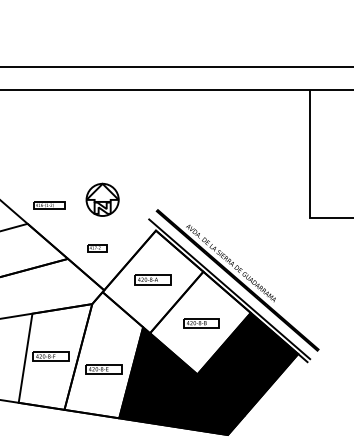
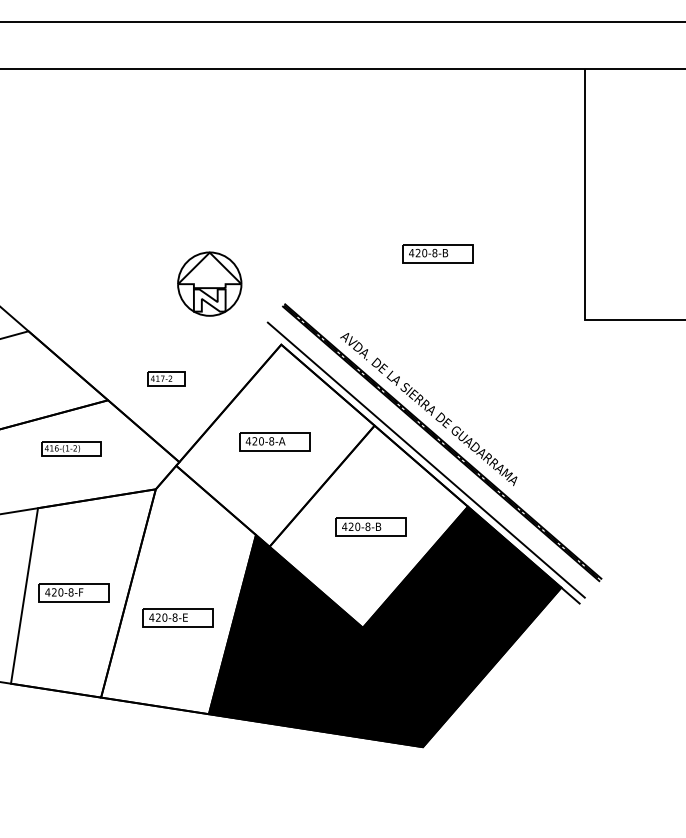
part: (235, 184) -> (437, 253), added
part: (102, 199) -> (209, 283), moved
part: (49, 205) -> (71, 448), moved

